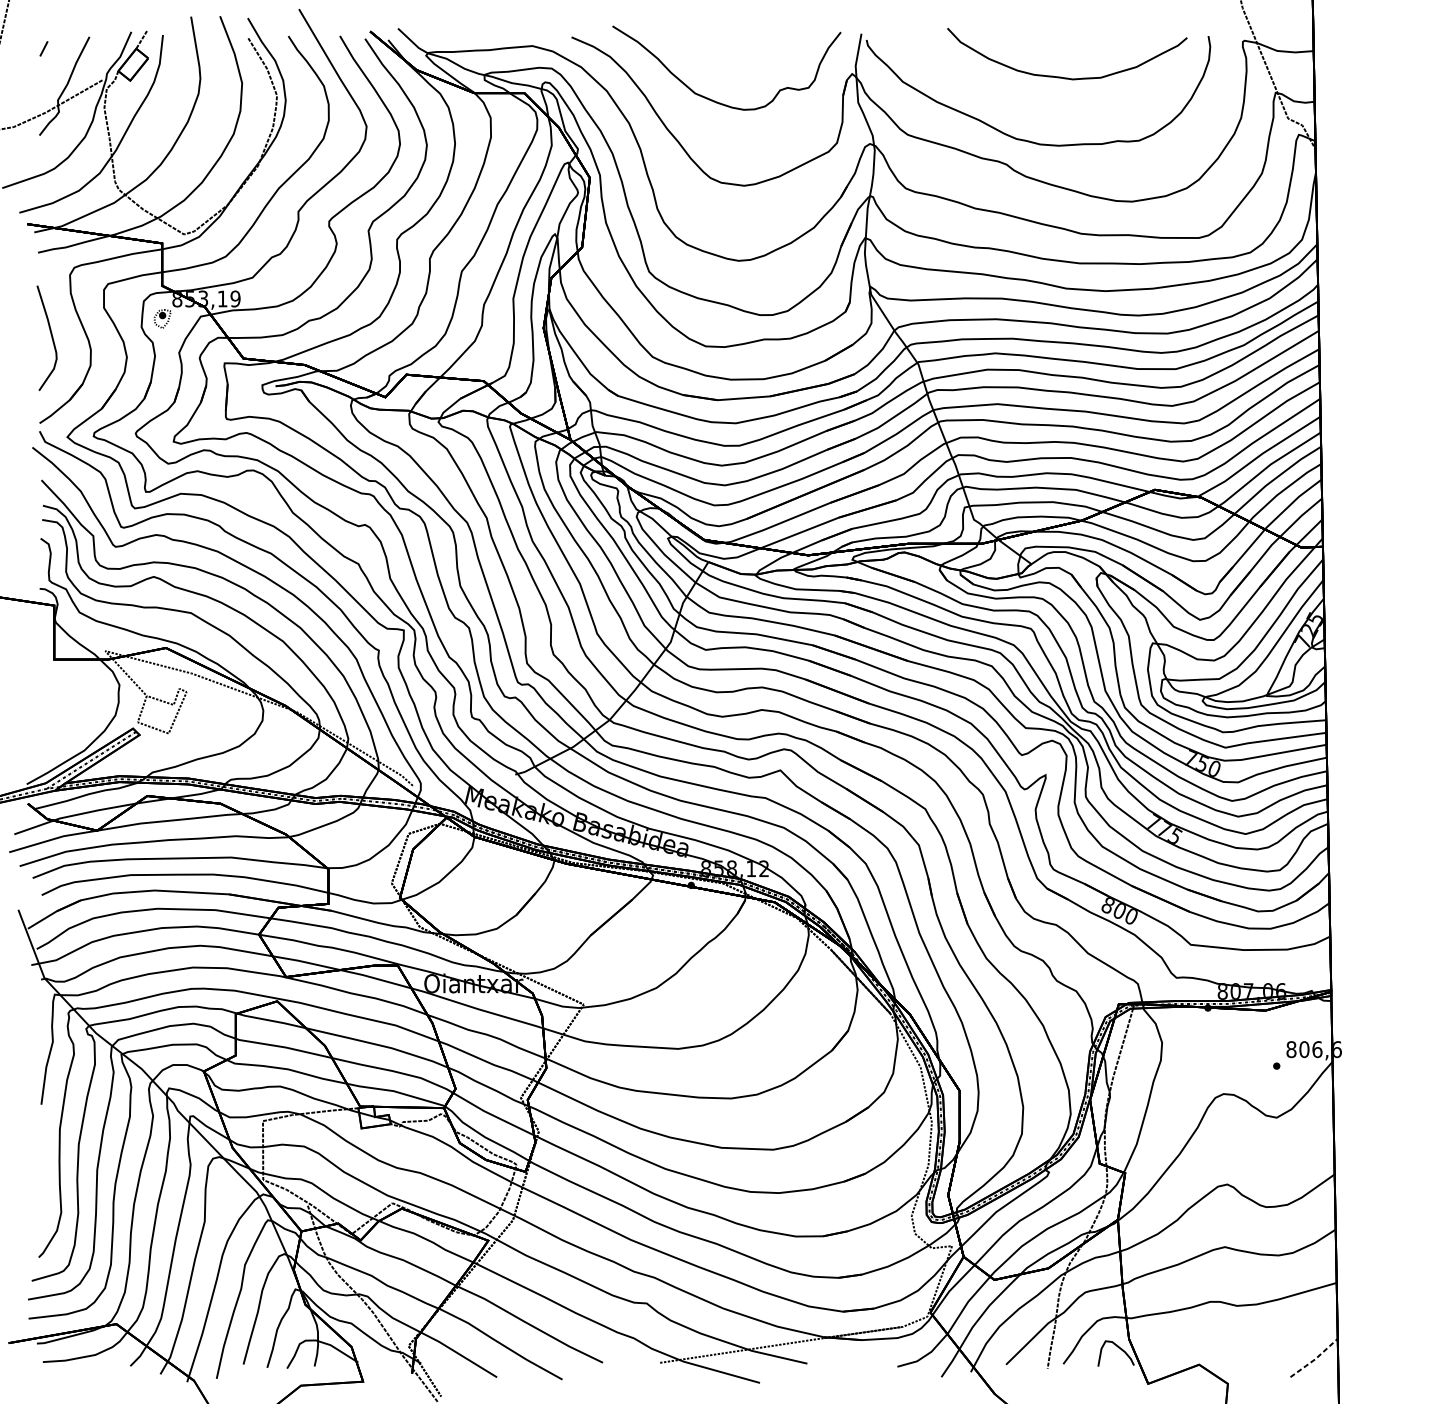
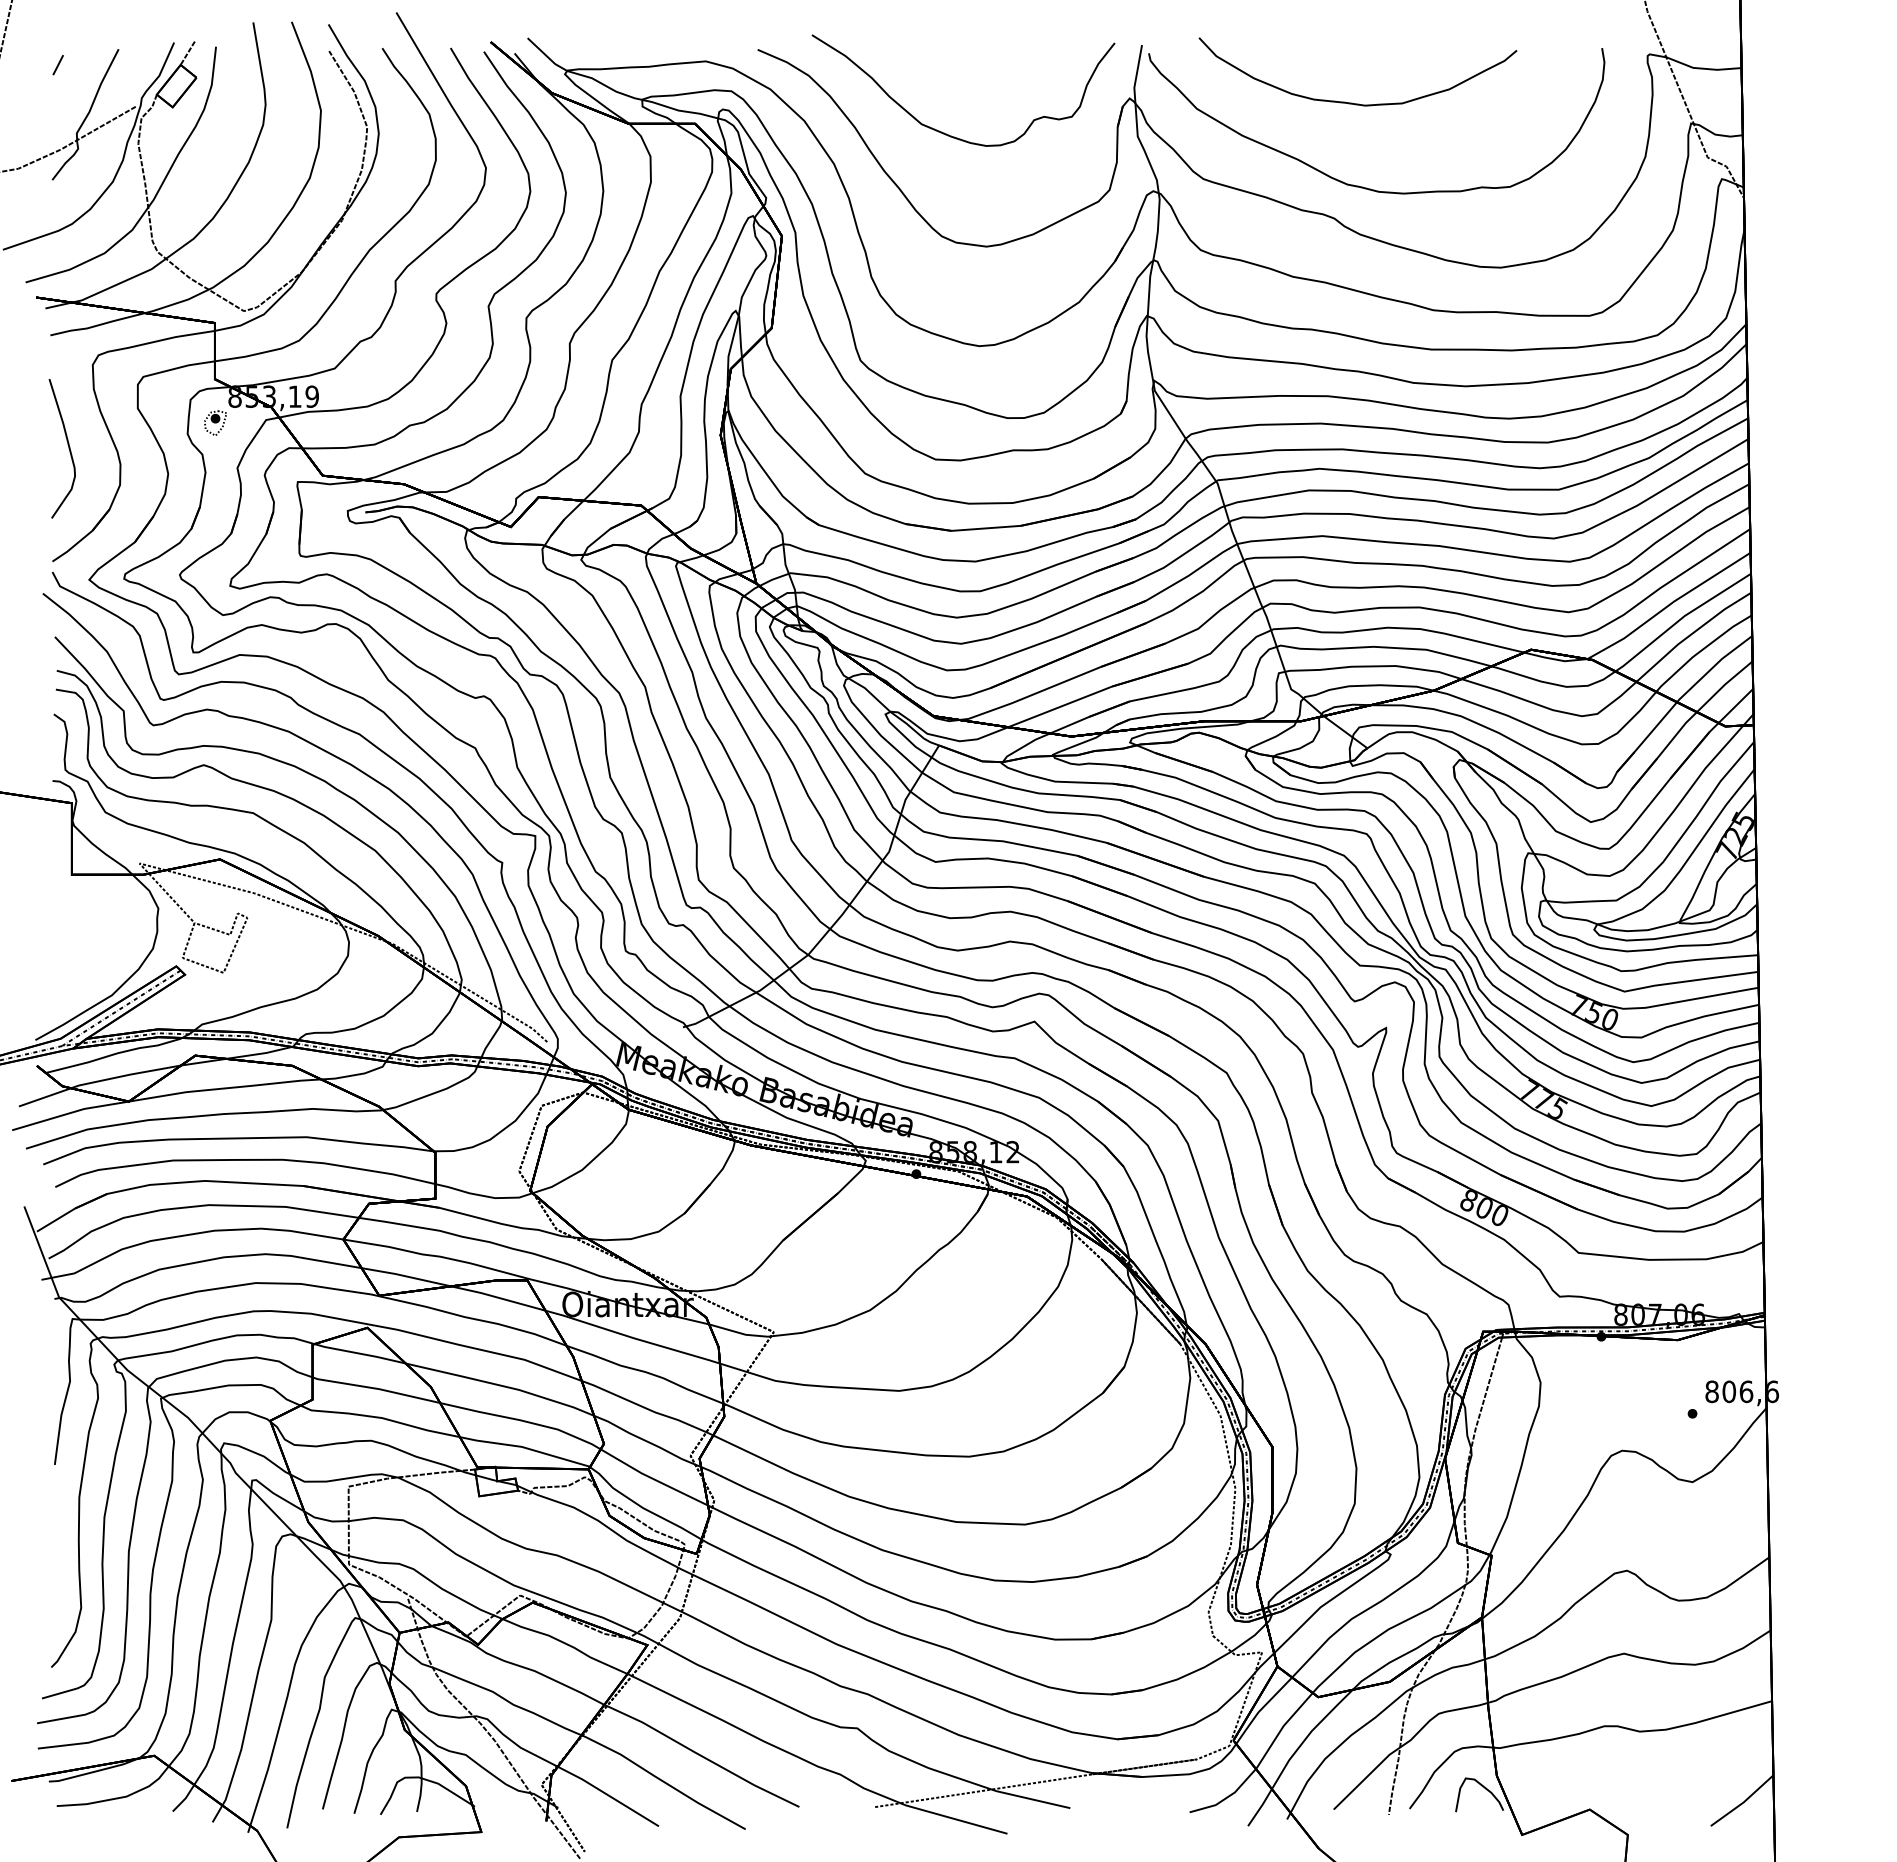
curve: (1063, 77) -> (1352, 102), moved
line: (1315, 1359) -> (1743, 1802), dashed -> solid

